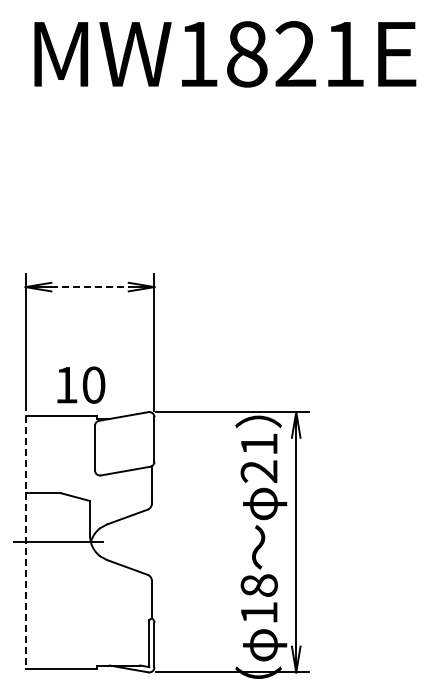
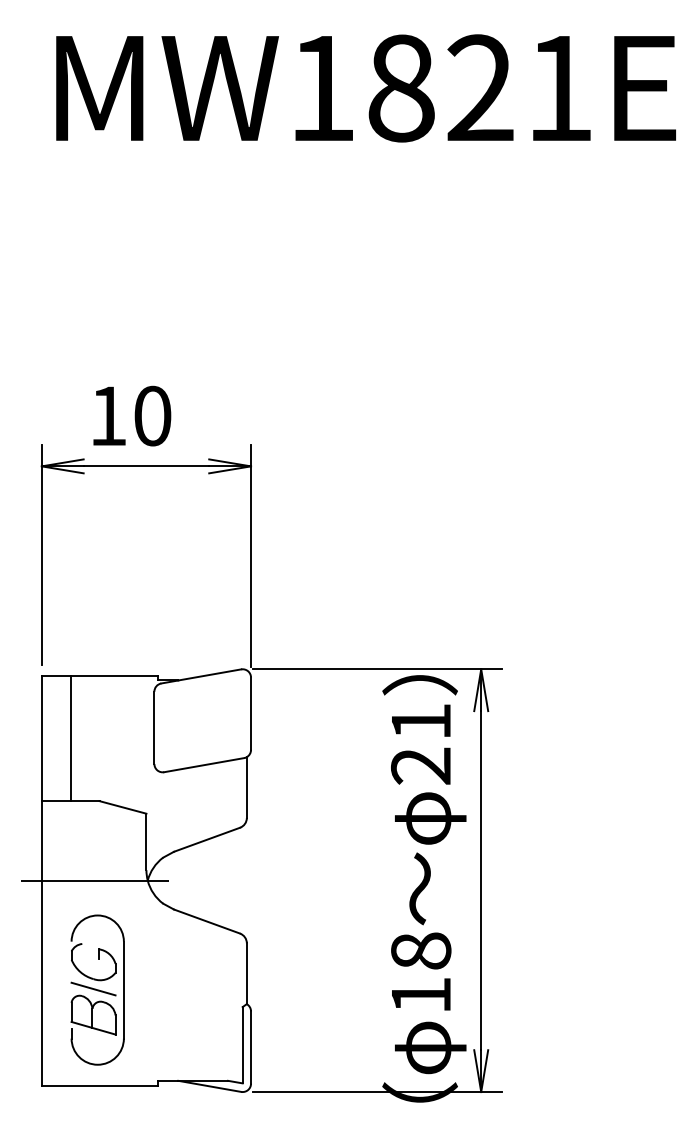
line: (90, 287) -> (147, 467), dashed -> solid
text: (81, 384) -> (132, 415), moved
line: (43, 454) -> (70, 738), added
line: (25, 542) -> (41, 881), dashed -> solid
part: (59, 609) -> (96, 989), added

